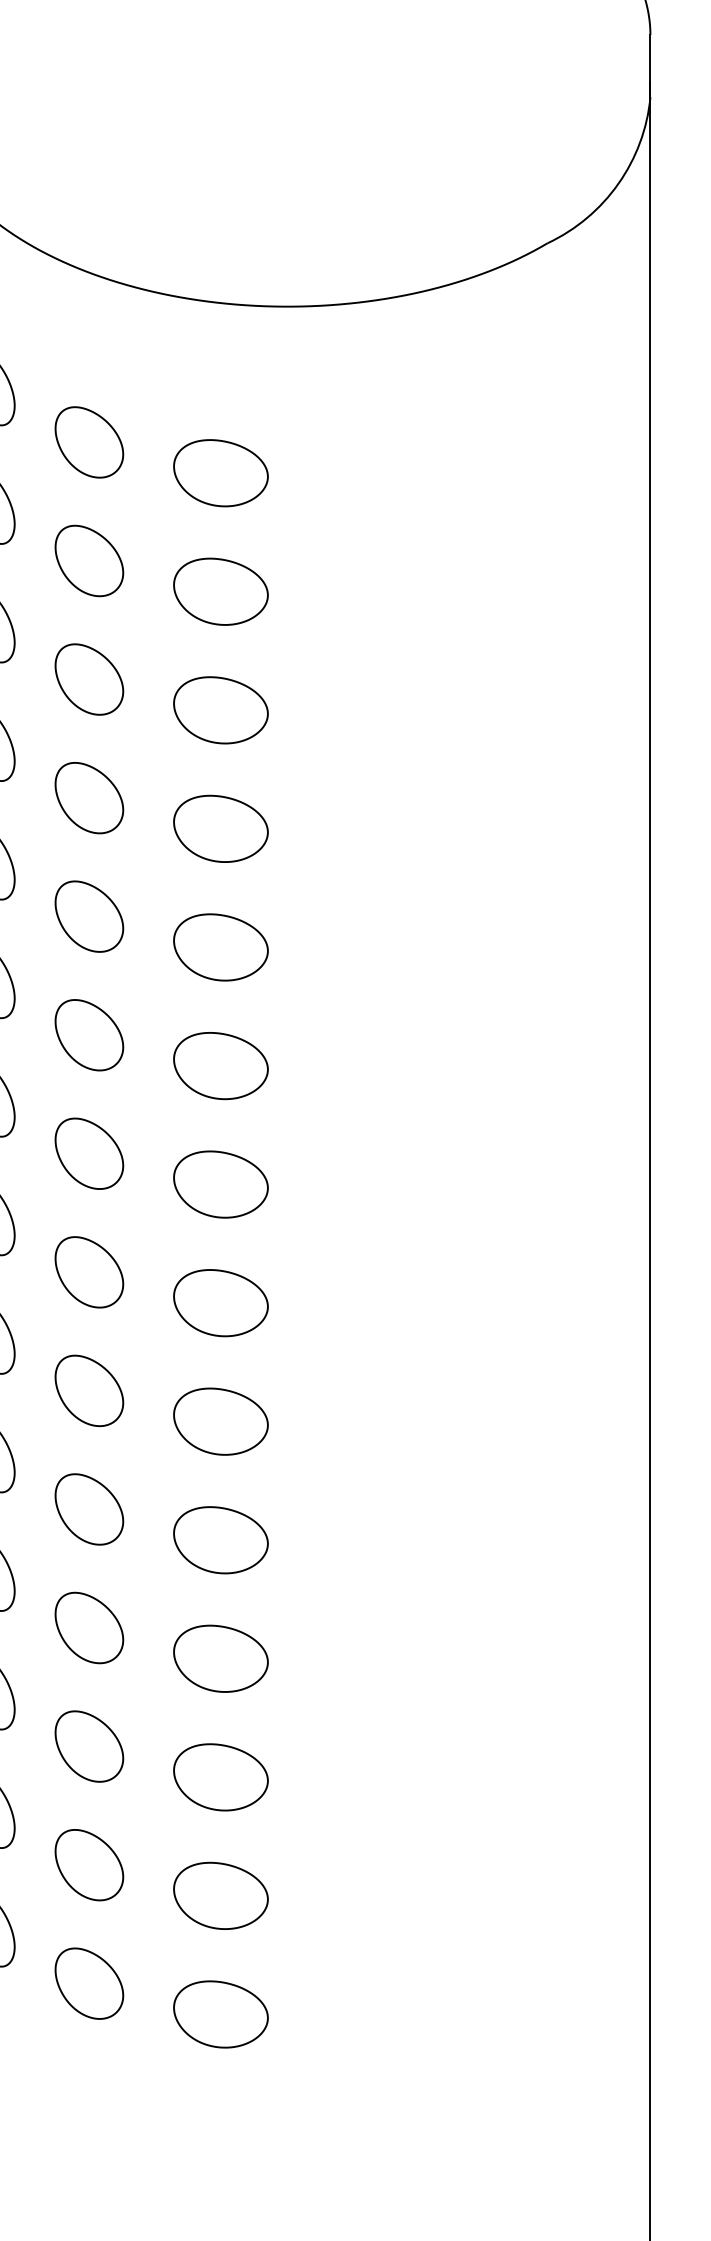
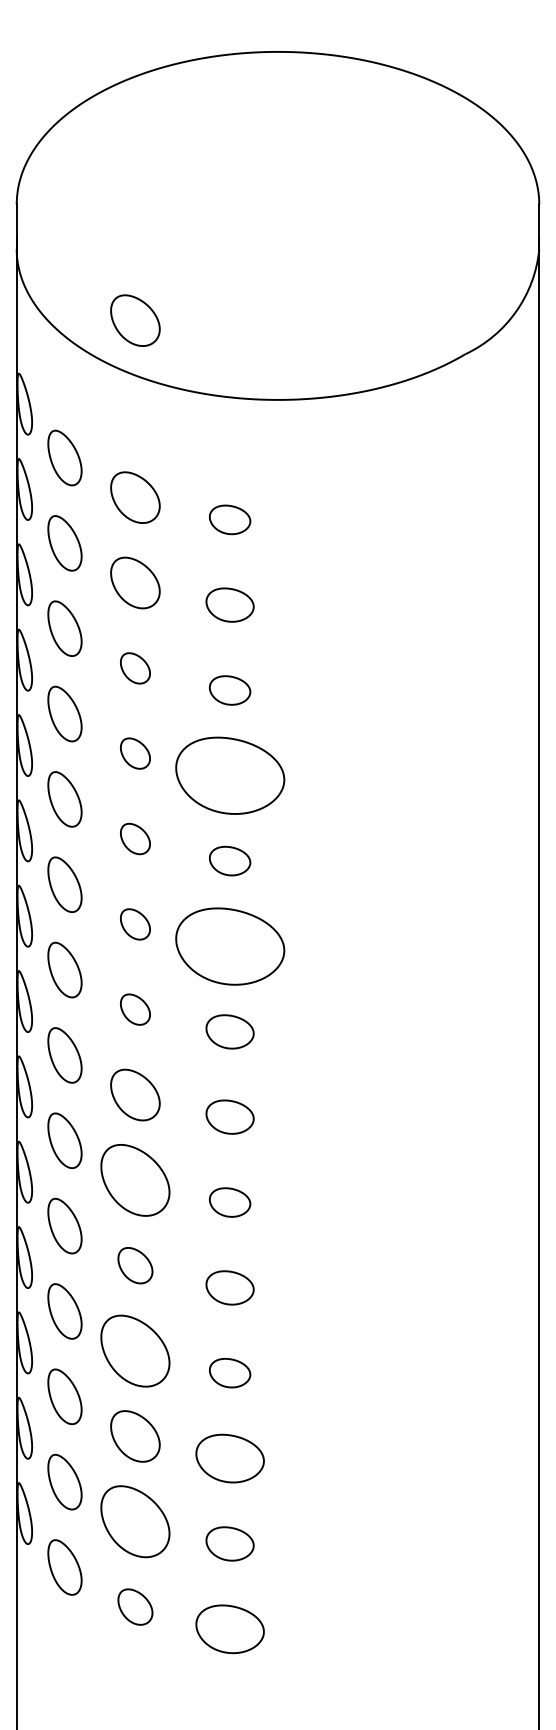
part: (89, 196) -> (135, 320), added
part: (220, 472) -> (229, 519), size x0.6
part: (220, 590) -> (229, 604), size x0.7
part: (89, 679) -> (135, 668), size x0.6
part: (220, 710) -> (229, 690), size x0.6
part: (89, 797) -> (135, 753), size x0.6
part: (220, 828) -> (229, 775), size x1.6
part: (89, 915) -> (135, 838), size x0.6
part: (220, 946) -> (229, 860), size x0.6
part: (89, 1035) -> (135, 924), size x0.6
part: (220, 1065) -> (229, 946), size x1.6
part: (89, 1153) -> (135, 1009), size x0.6
part: (220, 1184) -> (229, 1031), size x0.7
part: (220, 1302) -> (229, 1116), size x0.7
part: (89, 1391) -> (135, 1180), size x1.4
part: (220, 1421) -> (229, 1202), size x0.6
part: (89, 1509) -> (135, 1265), size x0.7
part: (220, 1539) -> (229, 1287), size x0.7
part: (89, 1627) -> (135, 1350), size x1.4
part: (220, 1657) -> (229, 1372), size x0.6
part: (89, 1864) -> (135, 1521), size x1.4
part: (220, 1895) -> (229, 1543), size x0.7
part: (89, 1982) -> (135, 1606), size x0.7

